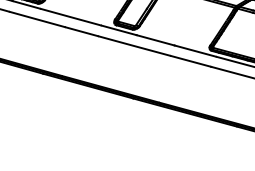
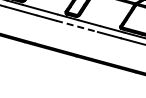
line: (135, 46) -> (77, 26), solid -> dashed

